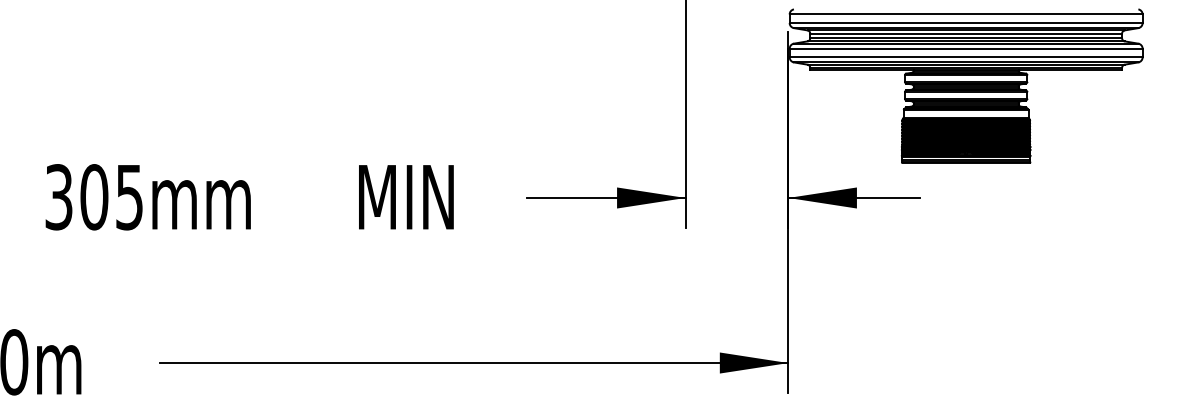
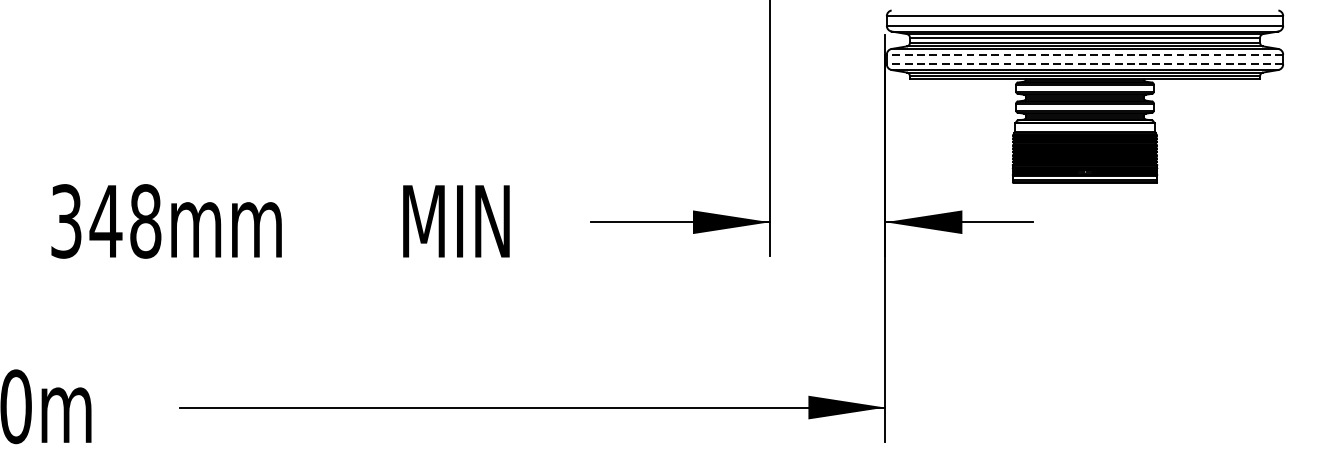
line: (965, 48) -> (1084, 54), solid -> dashed
line: (965, 57) -> (1084, 64), solid -> dashed
text: (111, 197) -> (125, 221), 305mm -> 348mm

